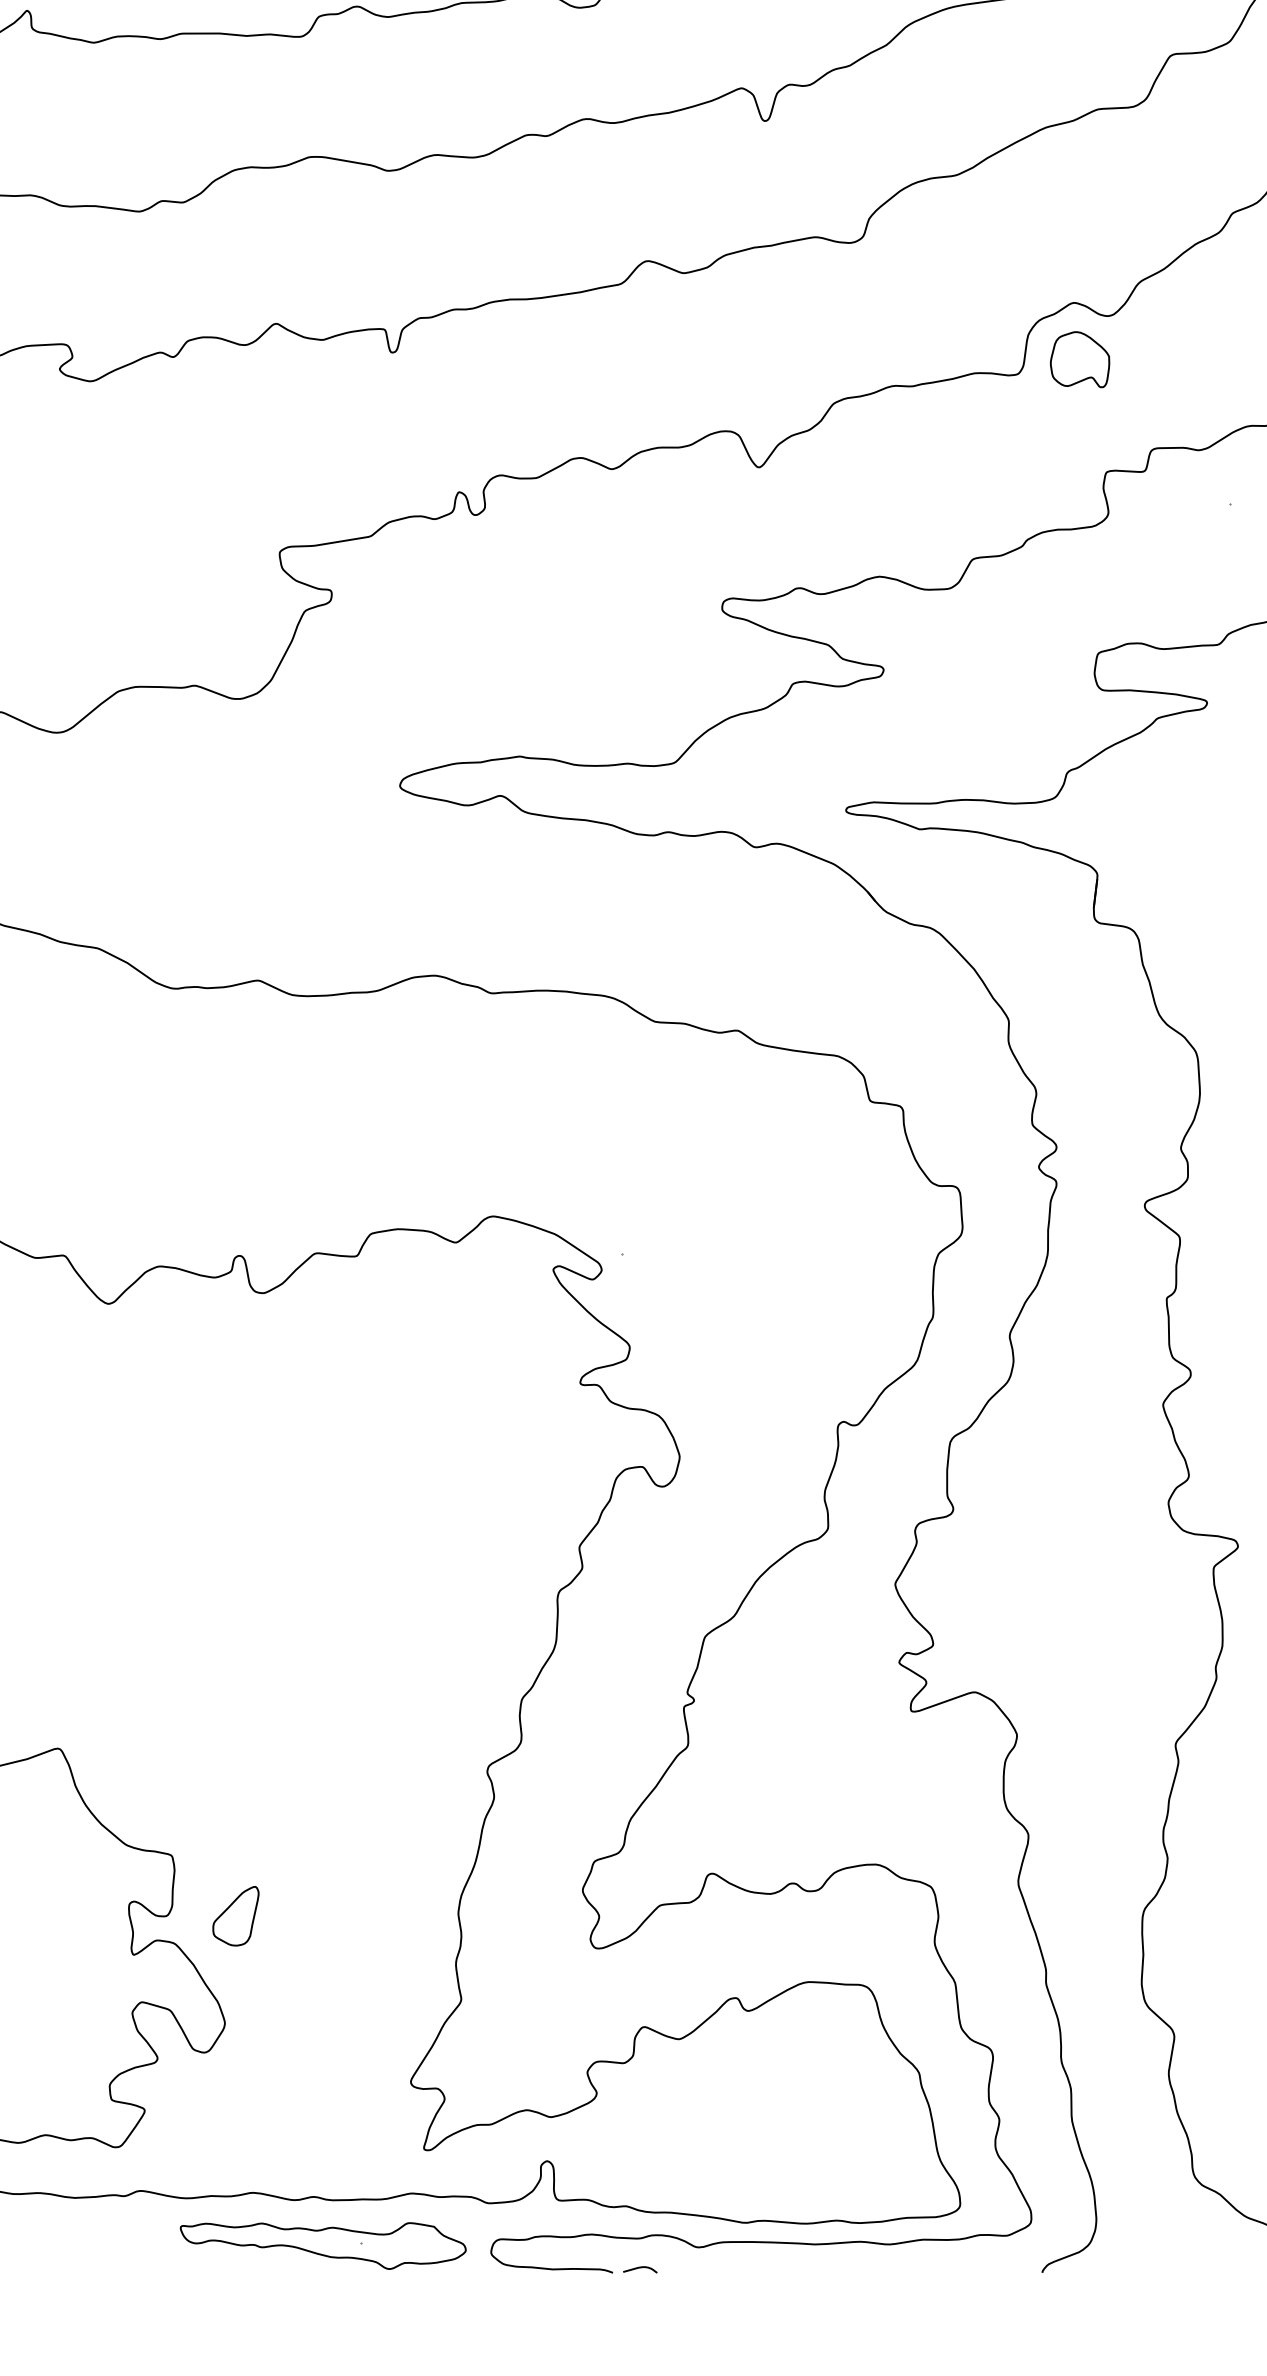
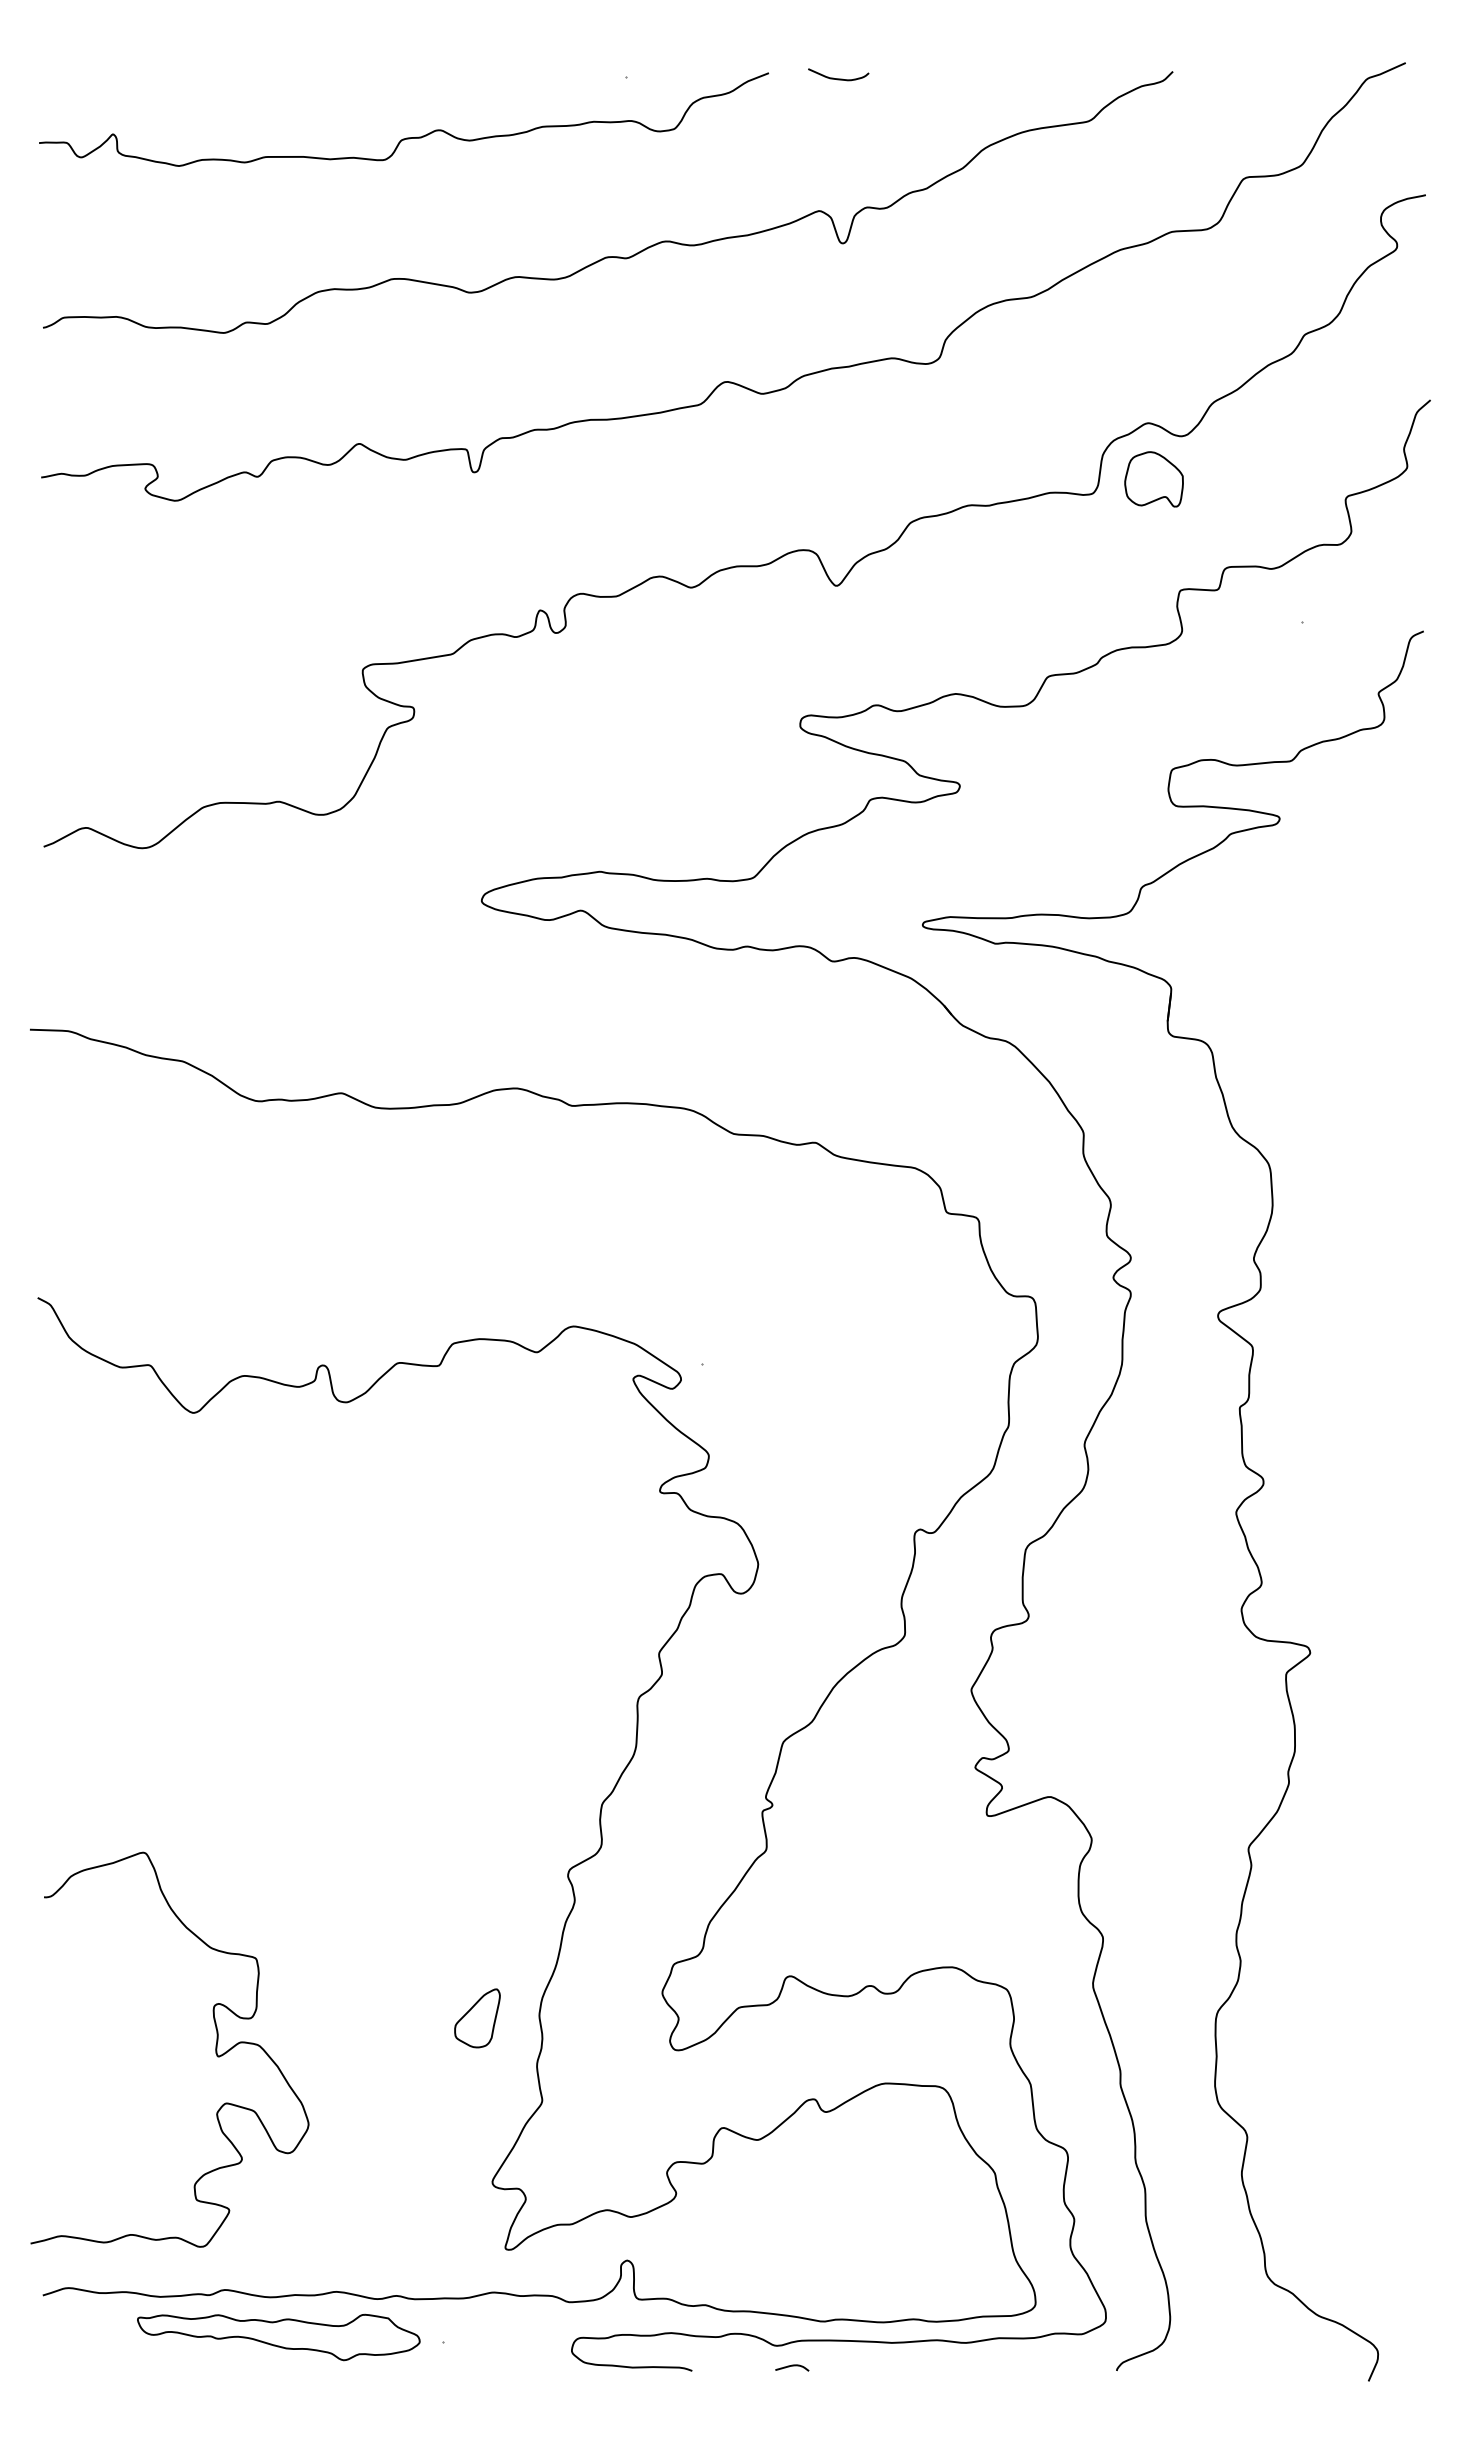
part: (235, 1916) -> (477, 2018), moved
part: (322, 2246) -> (278, 2337), moved
curve: (640, 2268) -> (792, 2366), moved

